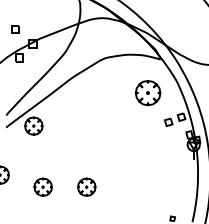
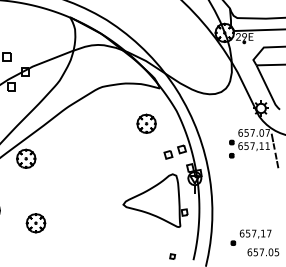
part: (147, 92) -> (146, 123), size x0.71
part: (156, 165) -> (155, 200), added
part: (86, 187) -> (81, 223), removed

